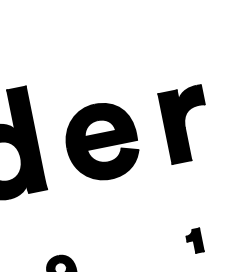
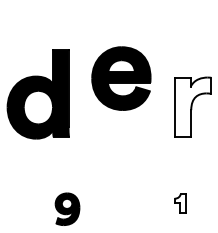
fill: (186, 124) -> (193, 107), removed
part: (101, 141) -> (121, 78), moved
fill: (194, 240) -> (180, 203), removed

